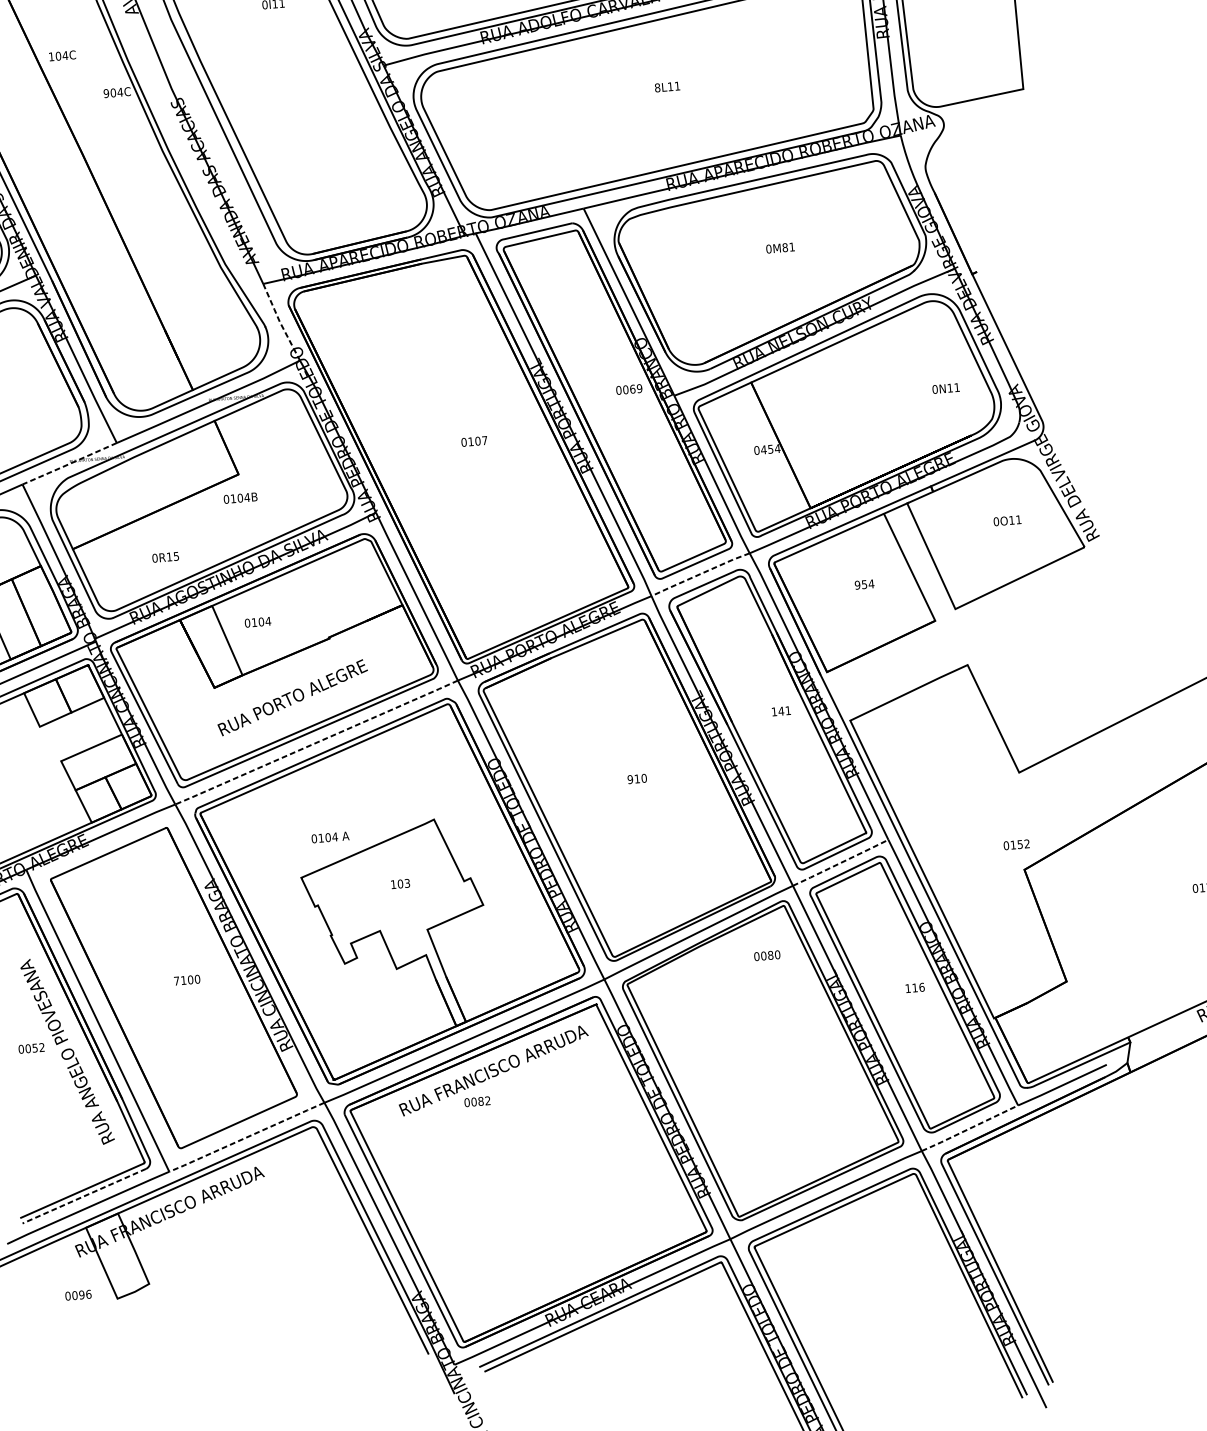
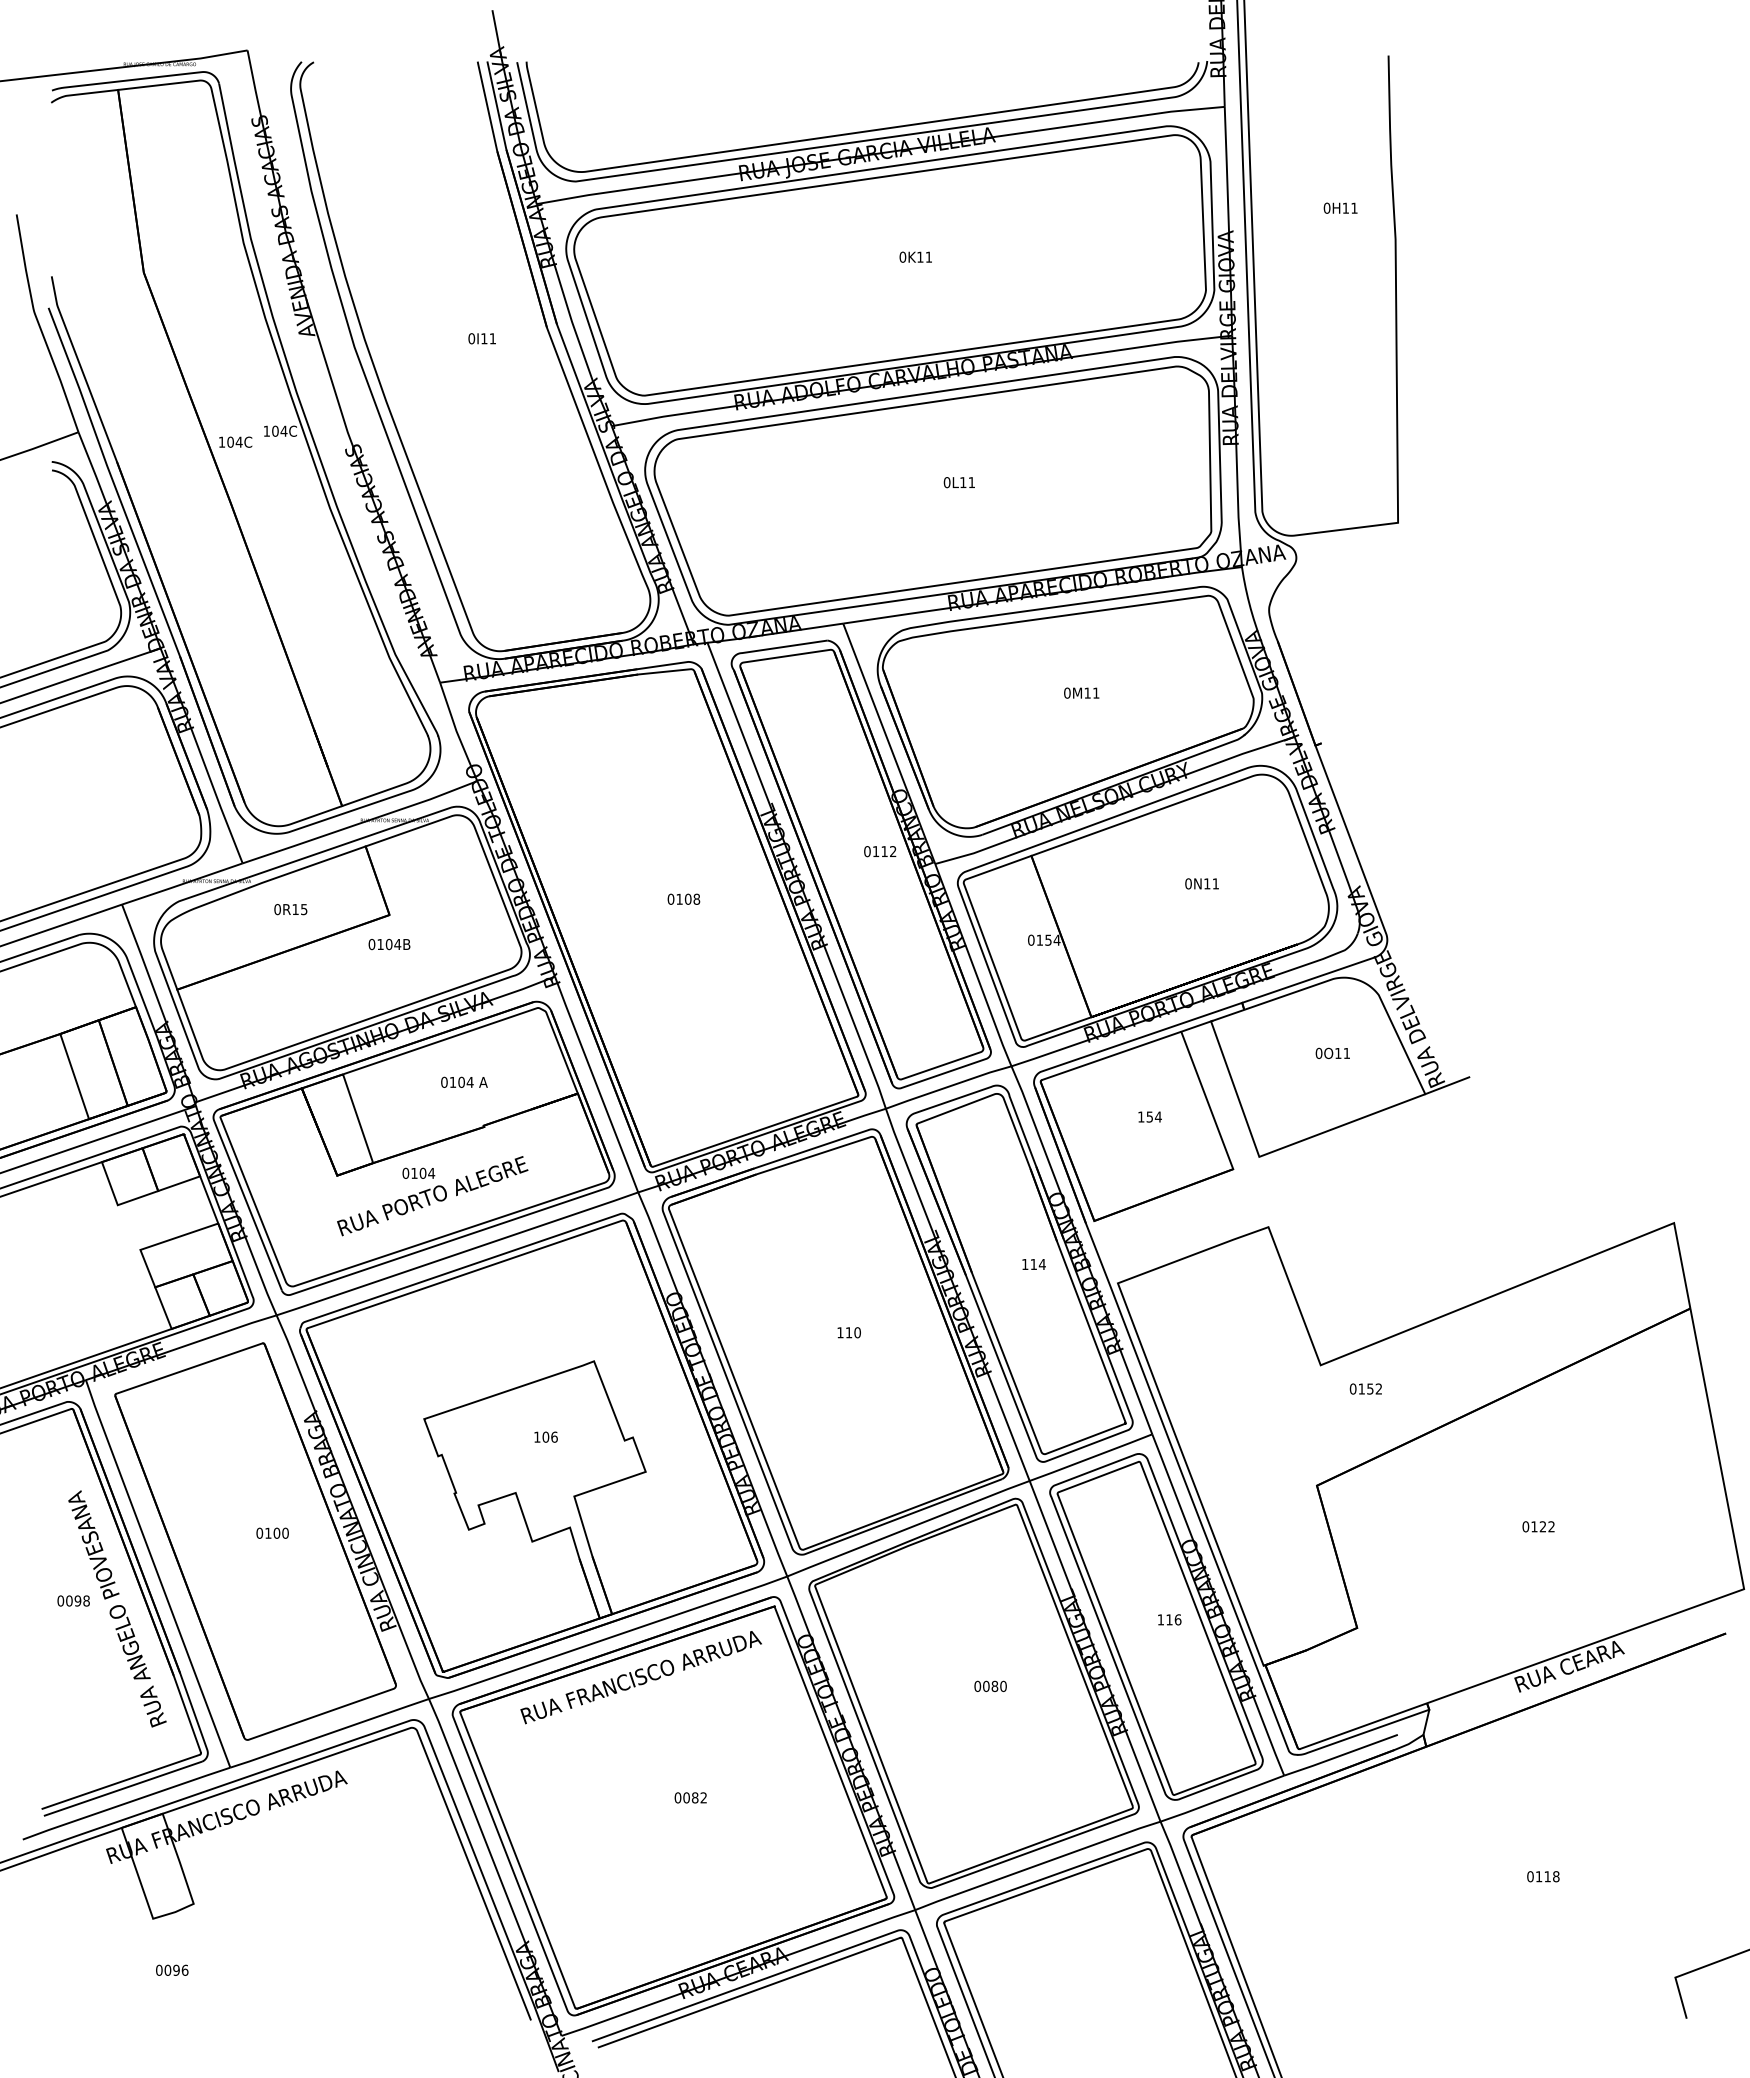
text: (62, 55) -> (235, 441), moved
text: (657, 87) -> (946, 482), 8L11 -> 0L11
text: (106, 92) -> (266, 430), 904C -> 104C
text: (785, 247) -> (1087, 692), 0M81 -> 0M11
line: (279, 322) -> (456, 731), dashed -> solid
text: (945, 388) -> (1201, 883), moved
text: (632, 389) -> (884, 851), 0069 -> 0112
text: (484, 439) -> (696, 898), 0107 -> 0108
text: (763, 449) -> (1039, 939), 0454 -> 0154
line: (69, 464) -> (182, 884), dashed -> solid
line: (1101, 538) -> (1447, 1085), added
text: (165, 557) -> (290, 909), moved
line: (699, 573) -> (947, 1086), dashed -> solid
text: (856, 584) -> (1140, 1116), 954 -> 154
text: (257, 621) -> (418, 1172), moved
text: (784, 711) -> (1037, 1264), 141 -> 114
line: (316, 743) -> (457, 1254), dashed -> solid
text: (630, 779) -> (840, 1332), 910 -> 110
text: (330, 836) -> (464, 1081), moved
text: (1016, 844) -> (1365, 1388), moved
line: (841, 862) -> (1091, 1457), dashed -> solid
text: (407, 882) -> (554, 1436), 103 -> 106
text: (767, 954) -> (990, 1685), moved
text: (176, 980) -> (259, 1532), 7100 -> 0100
text: (37, 1047) -> (81, 1600), 0052 -> 0098
text: (477, 1101) -> (690, 1797), moved
line: (970, 1128) -> (1222, 1798), dashed -> solid
line: (247, 1137) -> (330, 1733), dashed -> solid
line: (84, 1195) -> (123, 1788), dashed -> solid
text: (78, 1294) -> (172, 1969), moved

